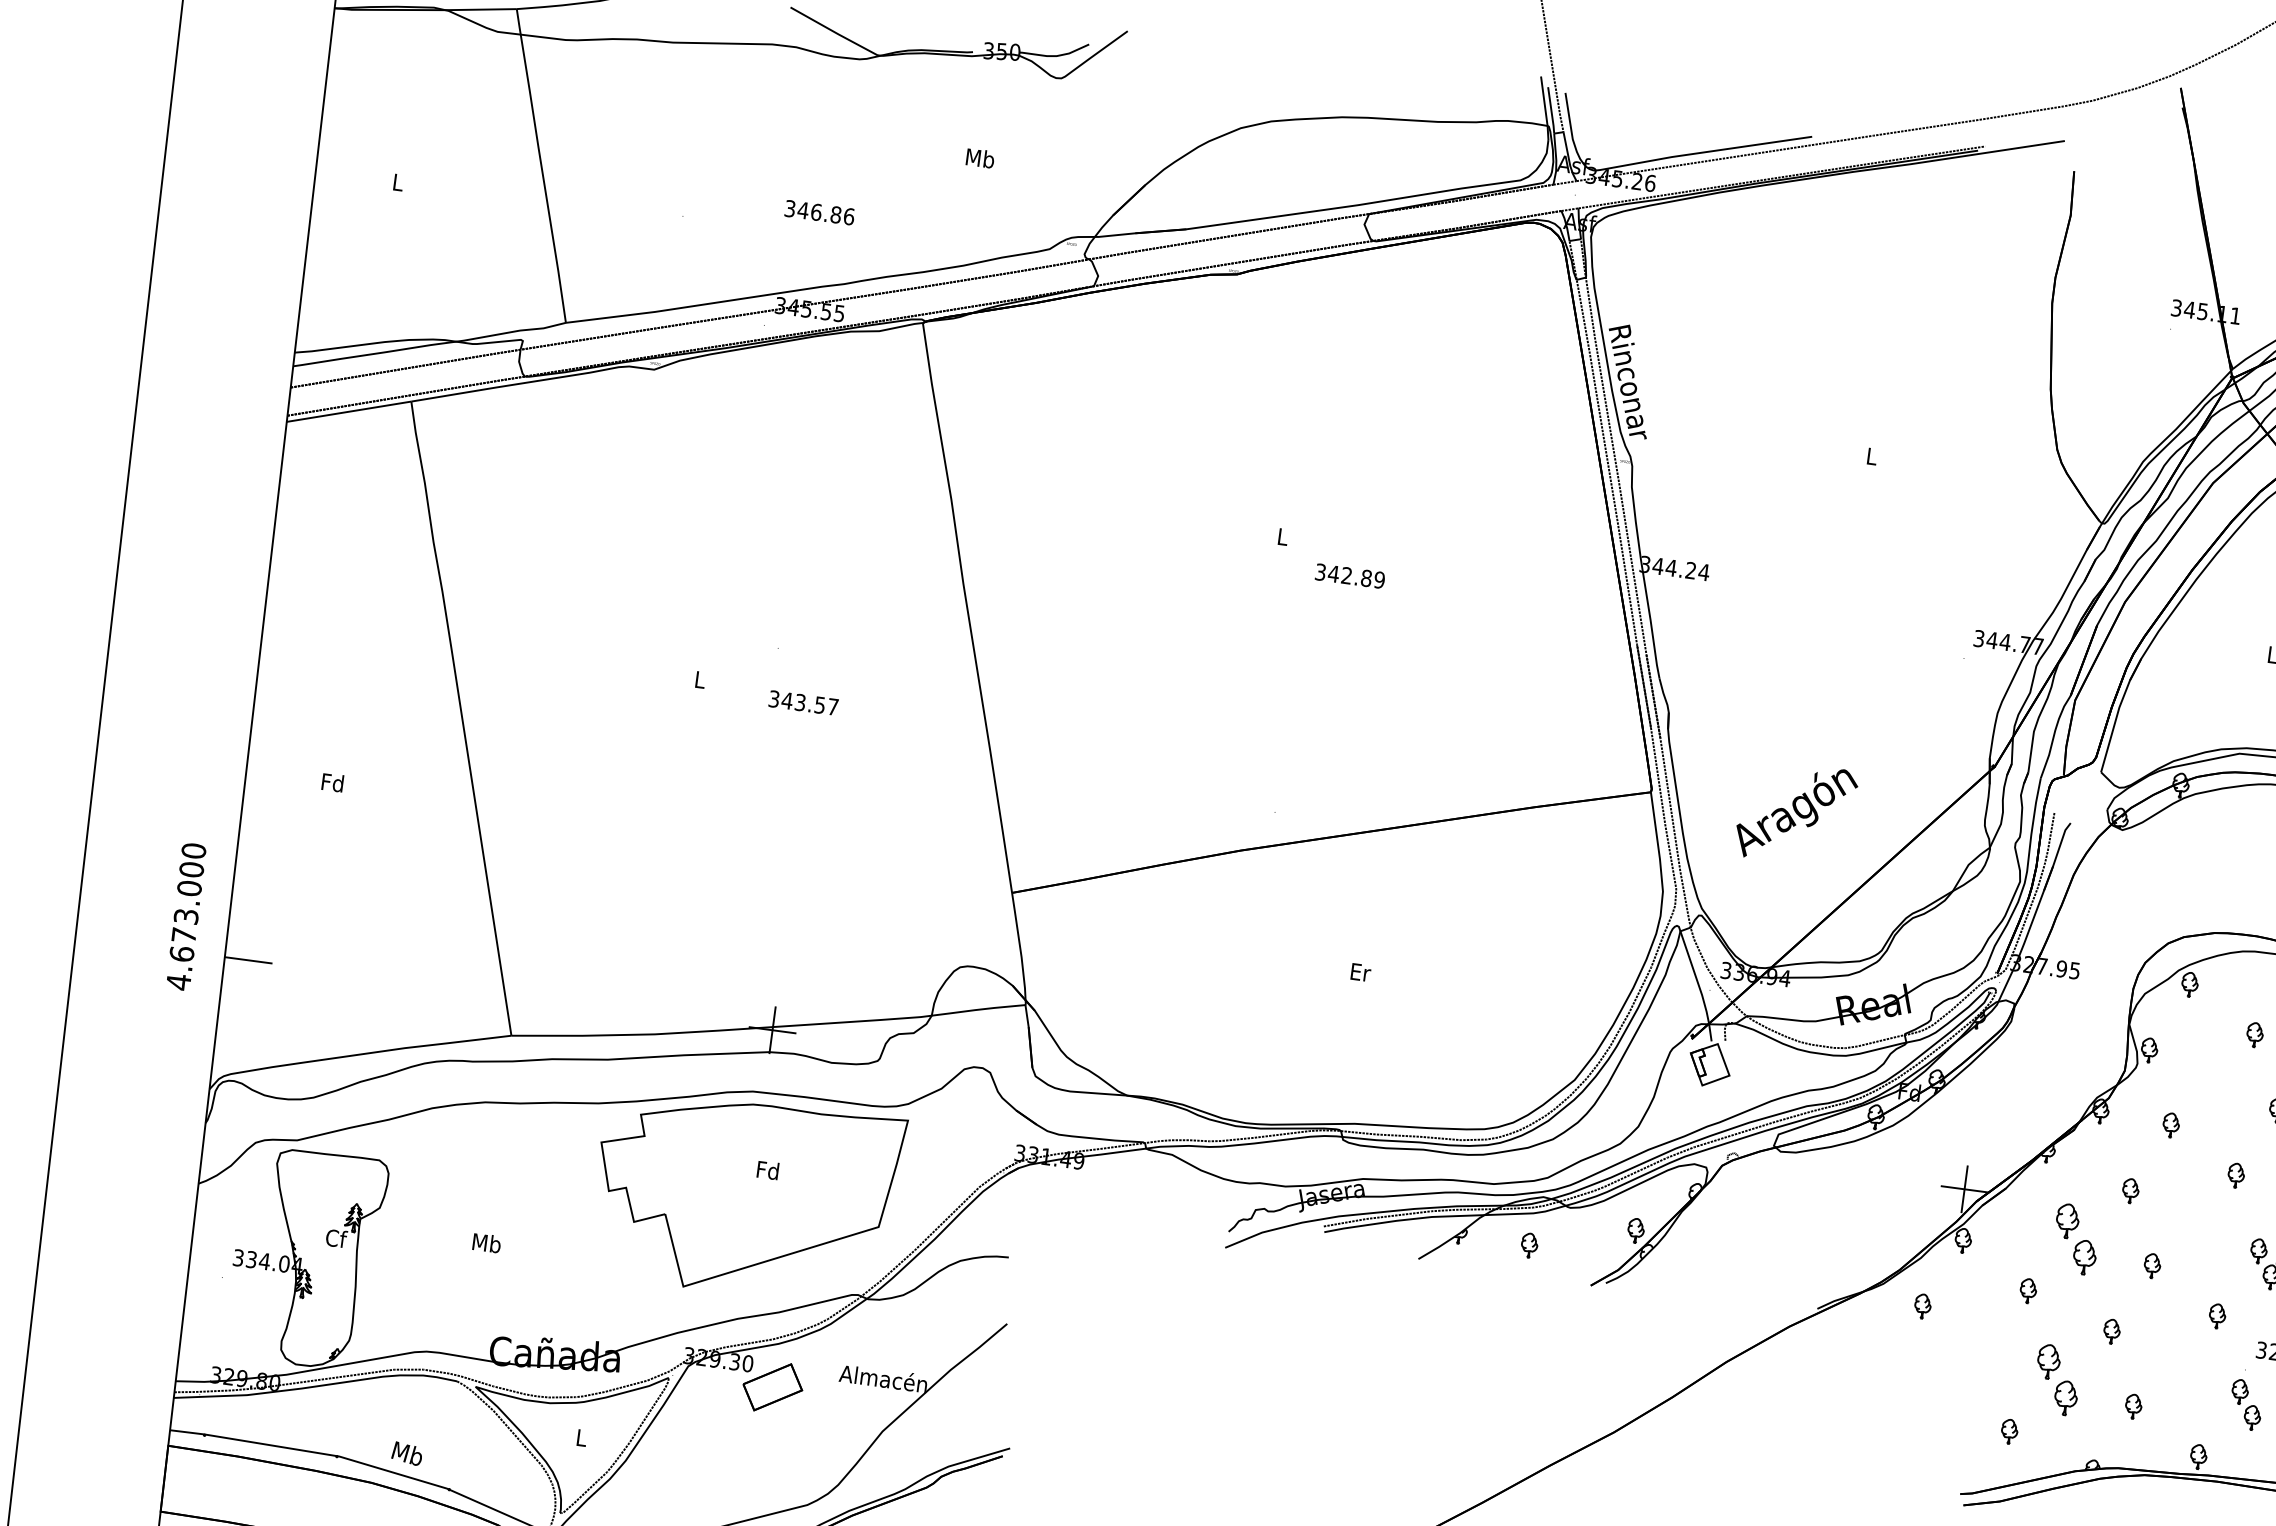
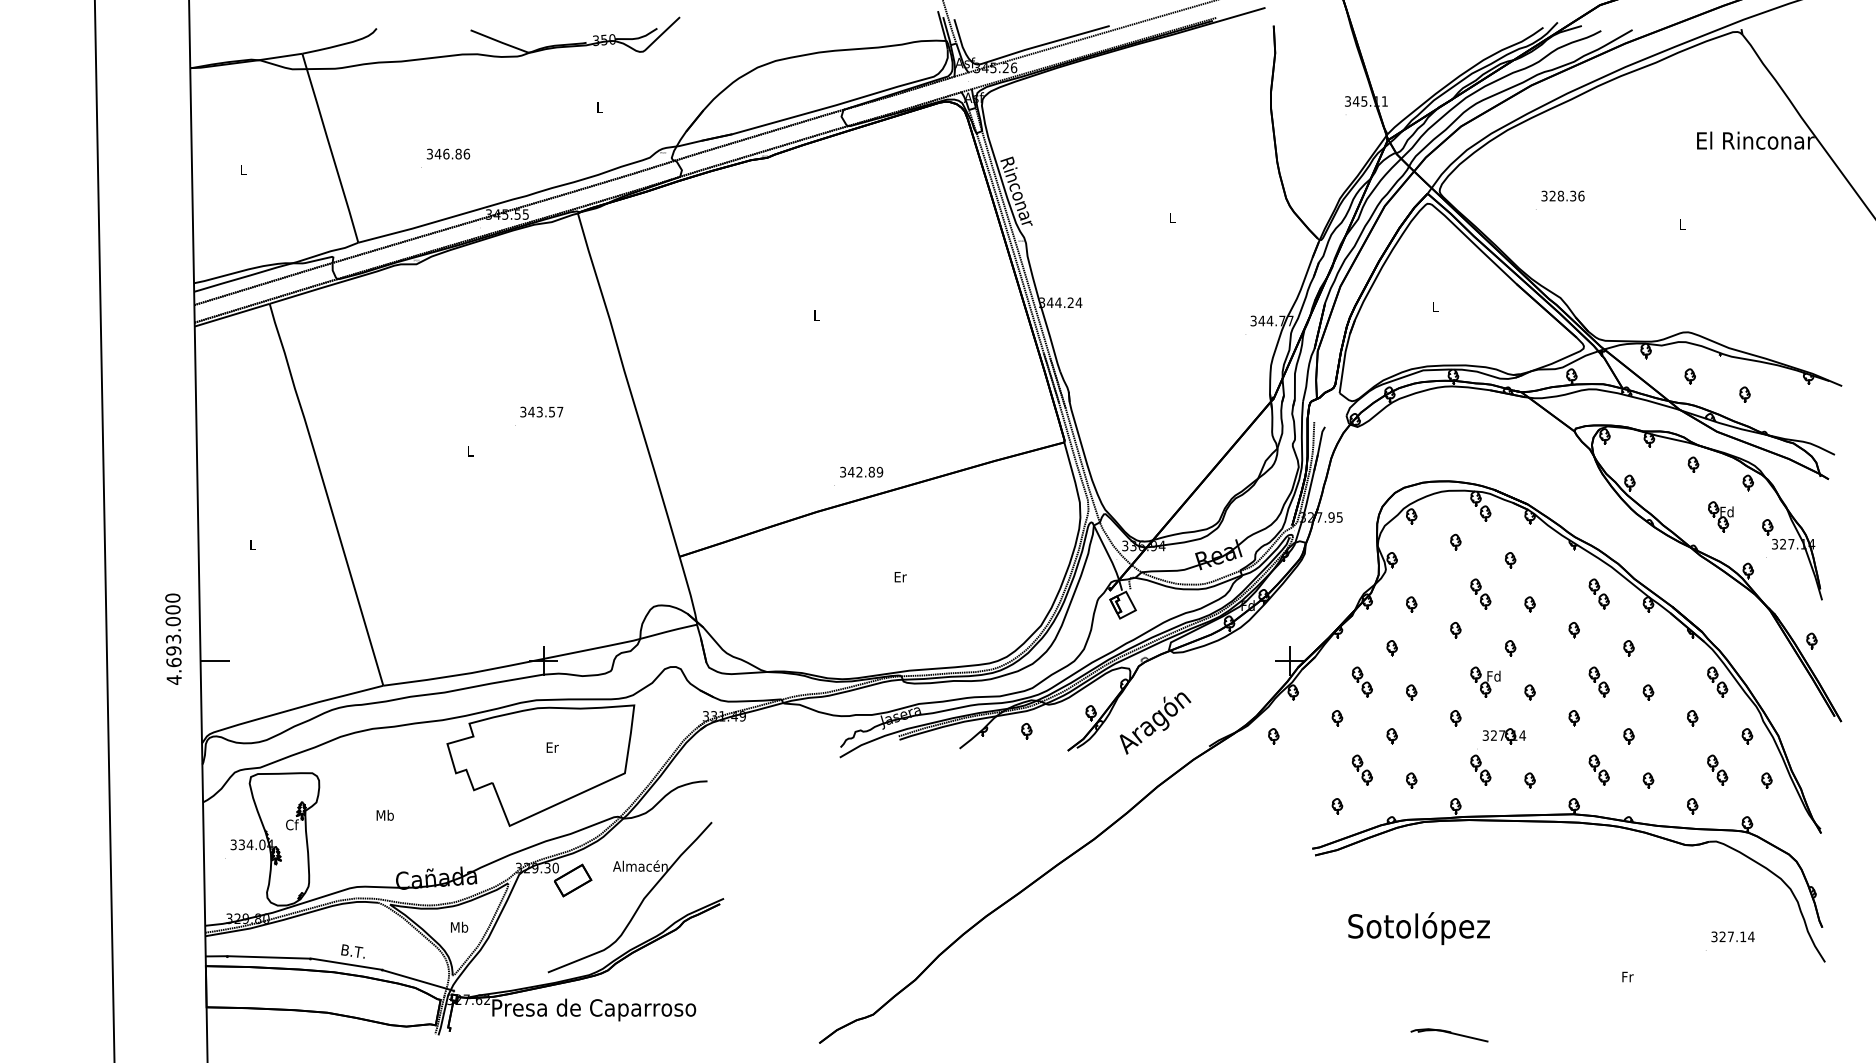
text: (979, 158) -> (599, 107), Mb -> L
text: (819, 211) -> (448, 153), moved
text: (1350, 575) -> (861, 471), moved
text: (803, 702) -> (541, 411), moved
text: (332, 782) -> (252, 544), Fd -> L
text: (1796, 813) -> (1155, 723), moved
text: (183, 934) -> (173, 650), 4.673.000 -> 4.693.000
text: (766, 1170) -> (551, 747), Fd -> Er
part: (2074, 1237) -> (1361, 681), size x0.71
part: (2055, 1377) -> (1361, 769), size x0.71
text: (581, 1436) -> (459, 926), L -> Mb
text: (405, 1453) -> (352, 951), Mb -> B.T.

